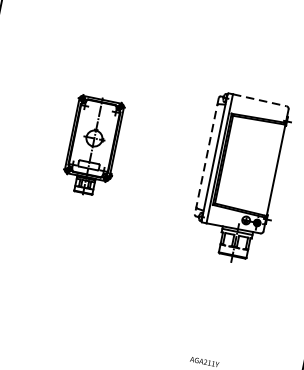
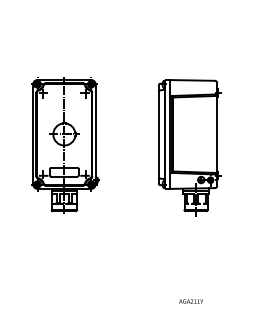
line: (259, 100) -> (192, 80), dashed -> solid
part: (93, 146) -> (65, 145), size x1.67
line: (206, 156) -> (158, 134), dashed -> solid

